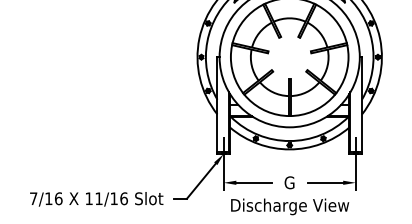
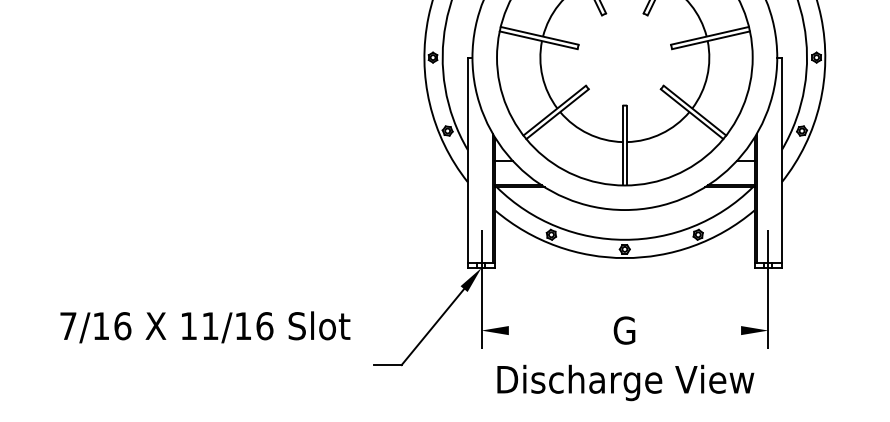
line: (253, 182) -> (546, 329), removed
line: (325, 182) -> (702, 329), removed
text: (96, 199) -> (204, 327), moved

